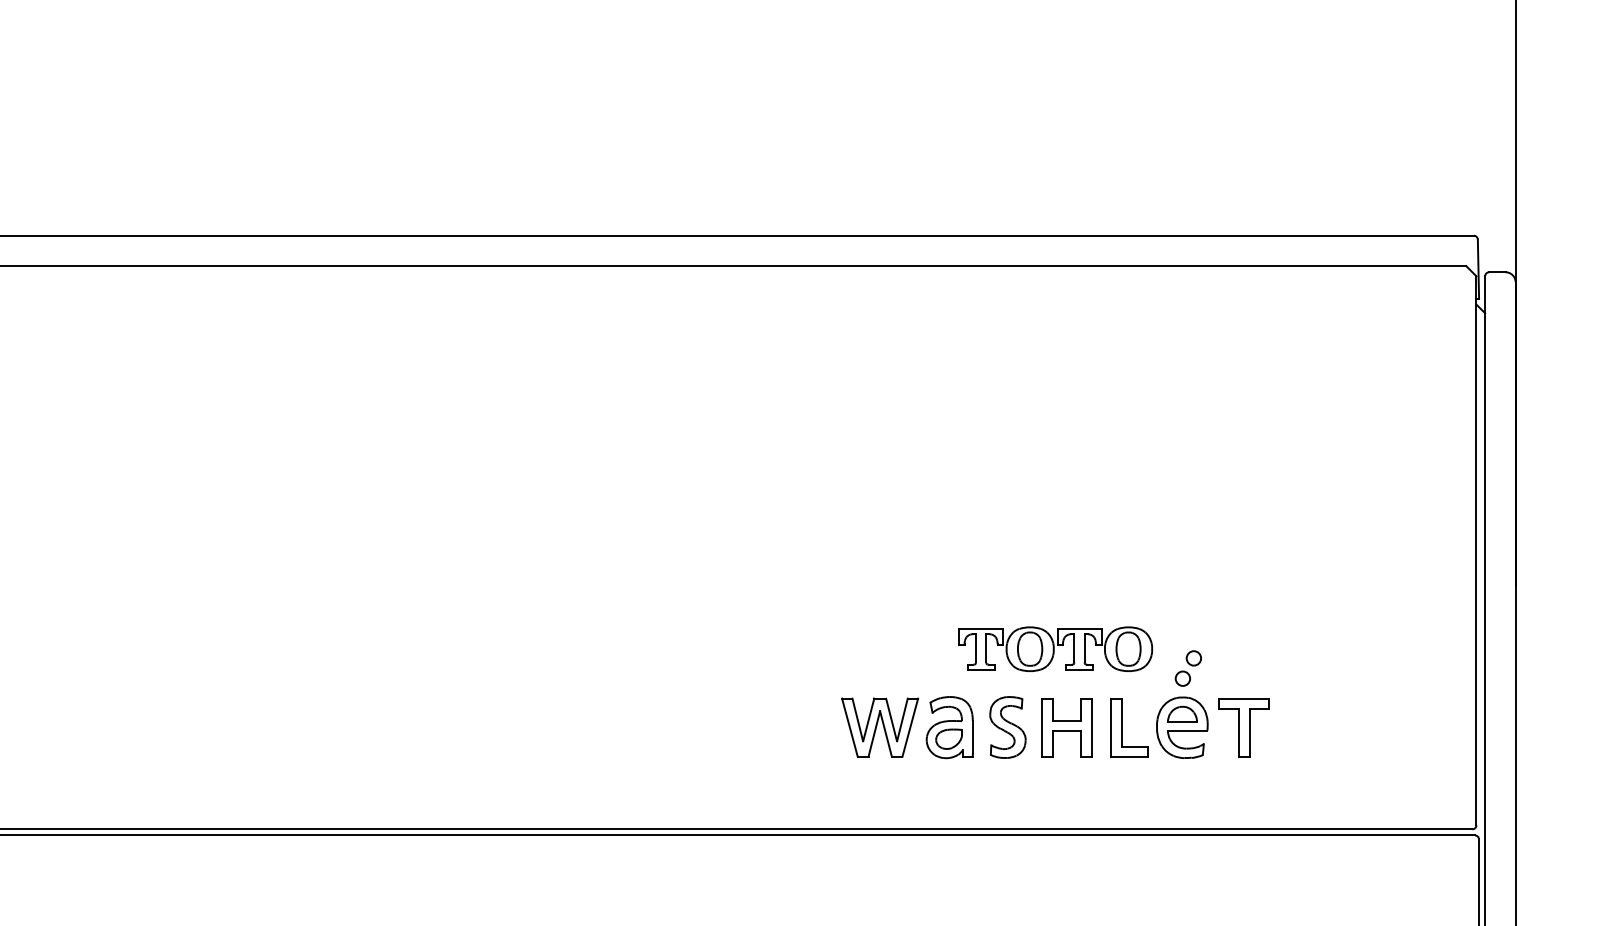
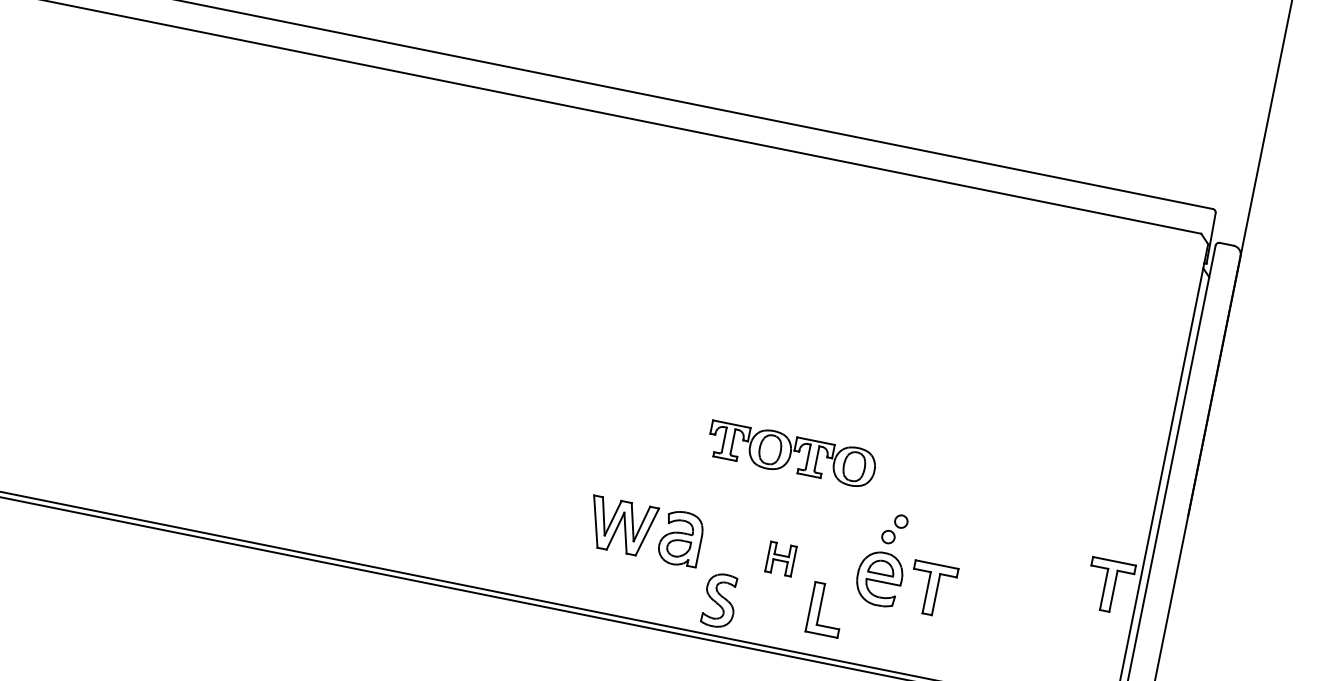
part: (1055, 648) -> (792, 453), moved
part: (1442, 683) -> (1109, 585), added
part: (1007, 727) -> (719, 600), moved
part: (1066, 727) -> (780, 558), size x0.6
part: (1122, 727) -> (820, 608), moved

